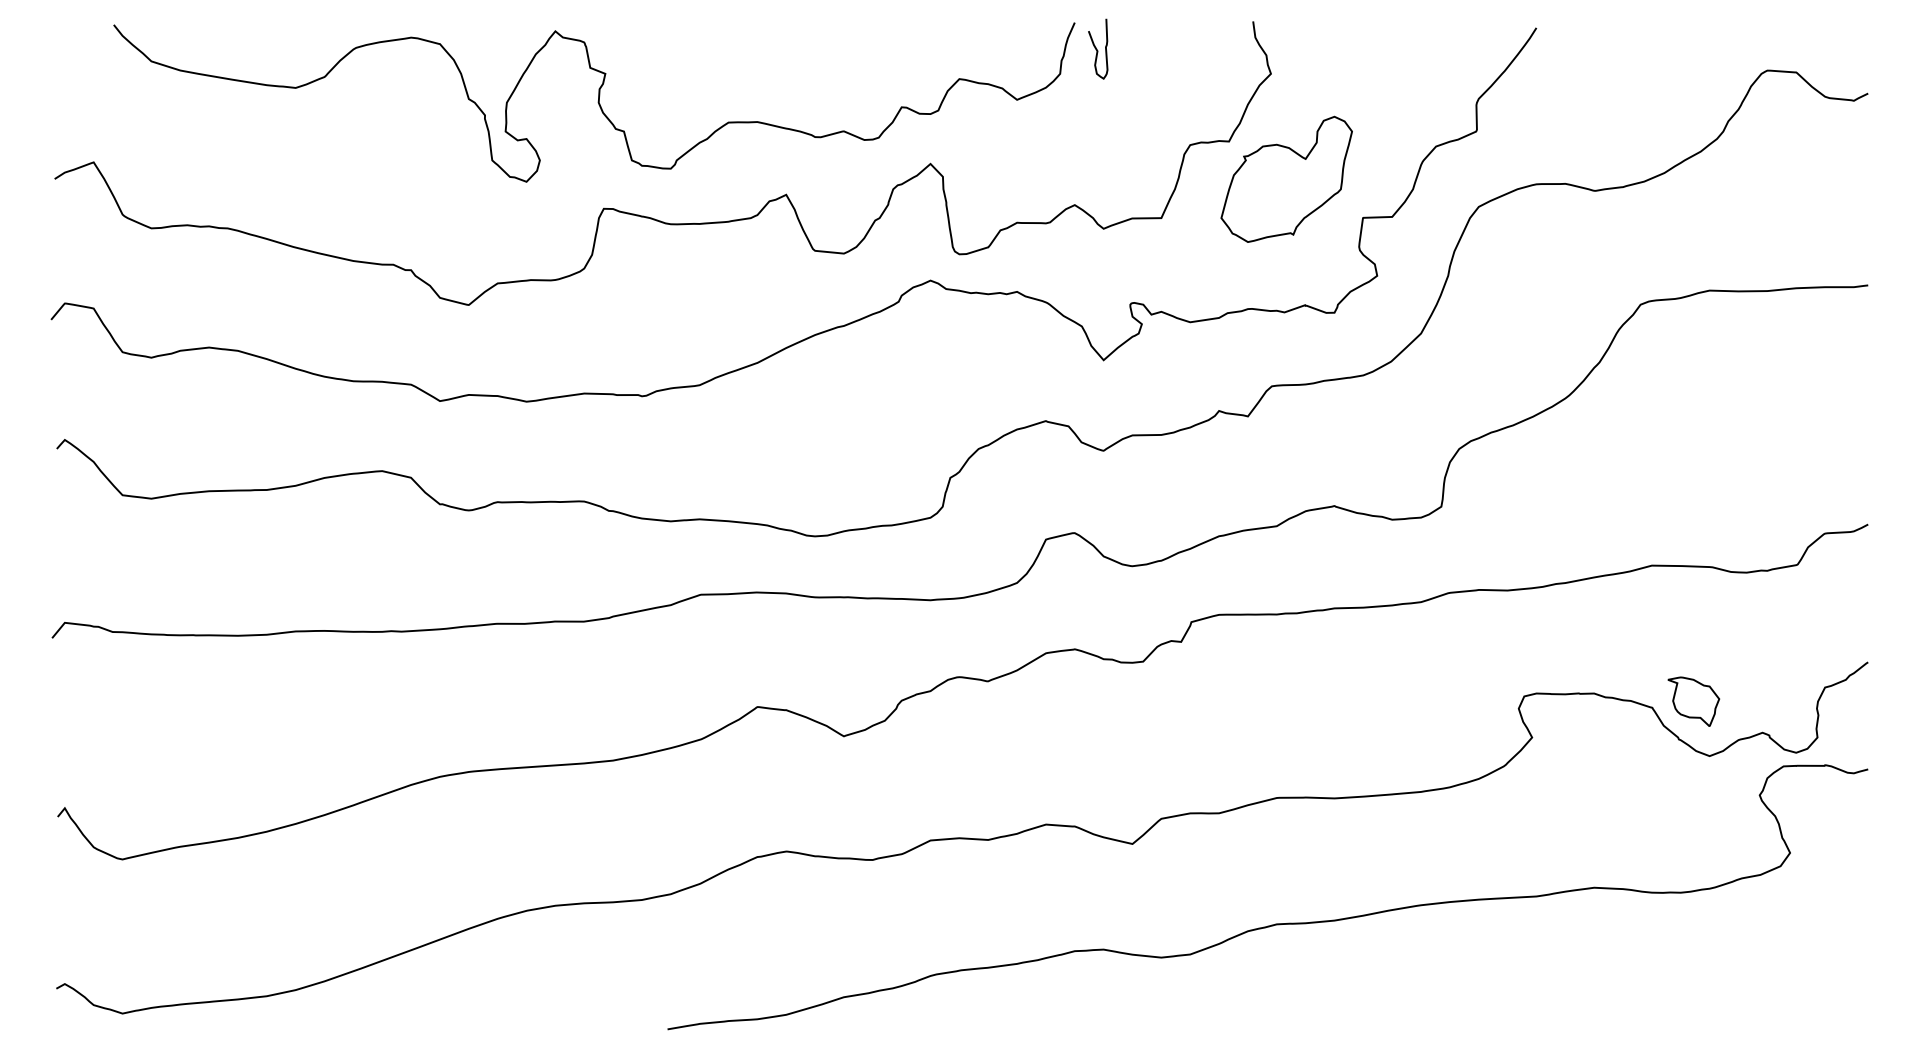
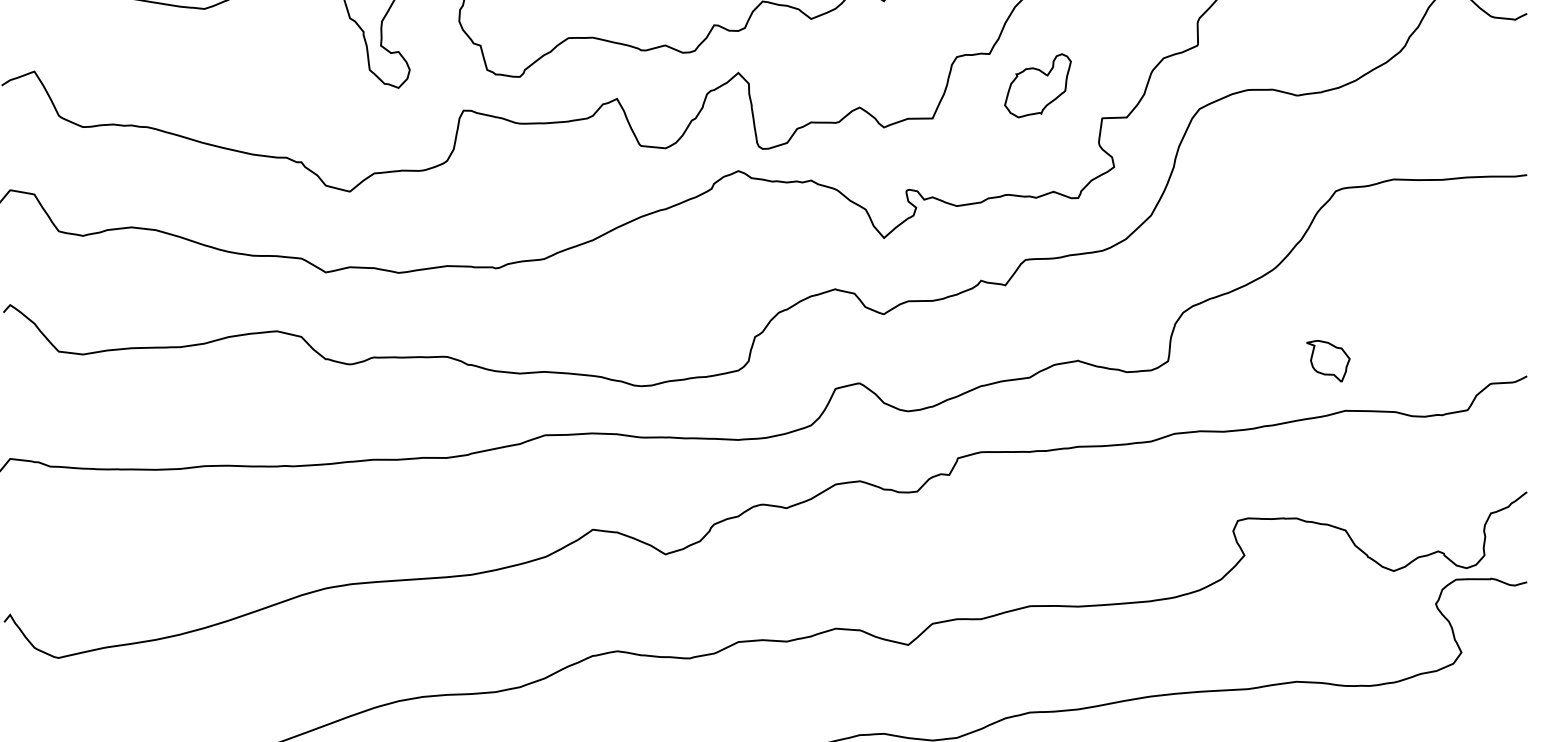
part: (1286, 178) -> (1037, 85), size x0.6
part: (1693, 701) -> (1328, 361), moved

